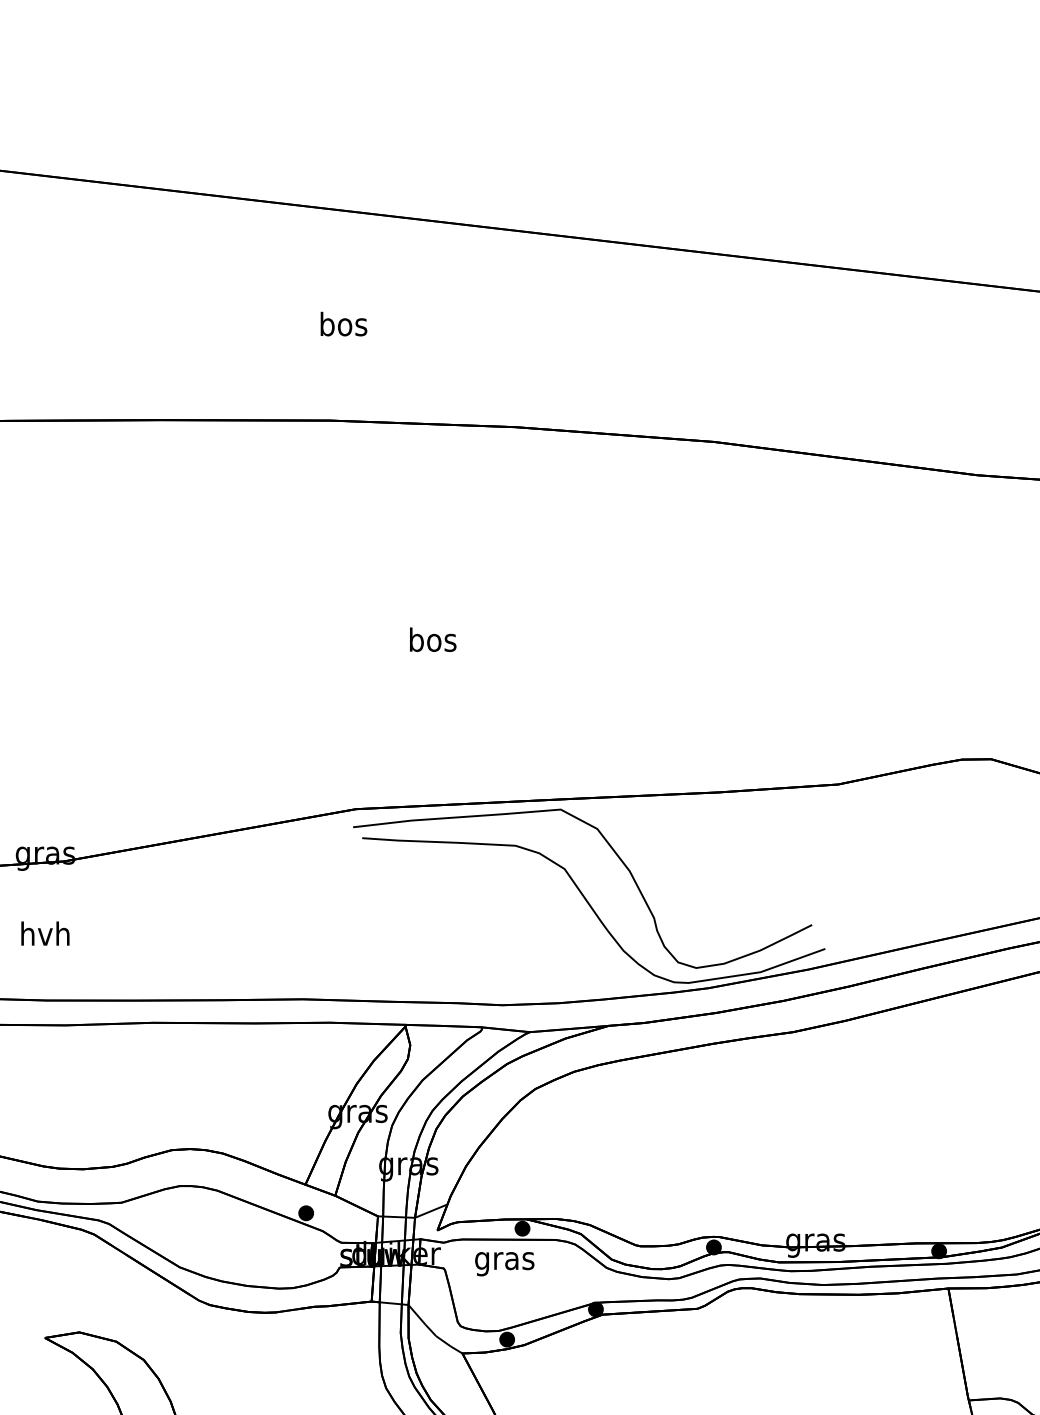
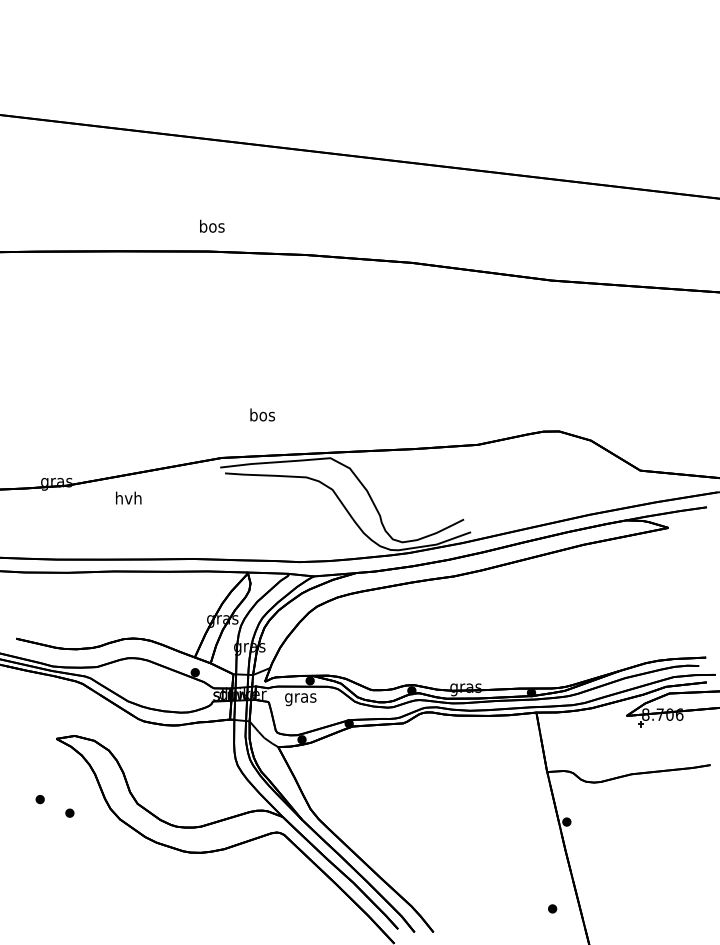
text: (344, 322) -> (212, 225), moved
text: (432, 638) -> (262, 414), moved
text: (44, 932) -> (128, 497), moved

